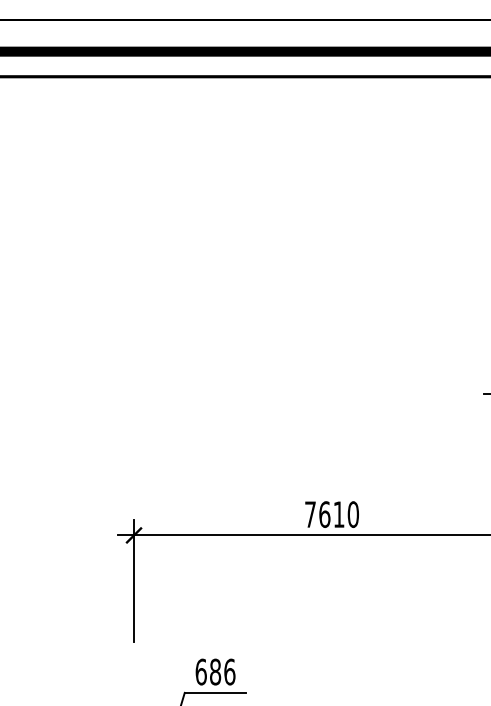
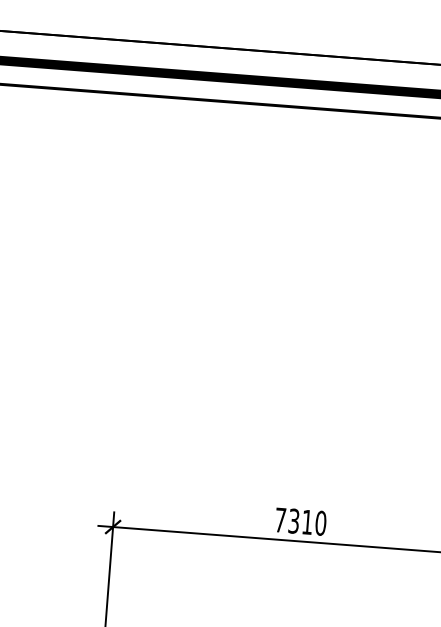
text: (324, 514) -> (293, 521), 7610 -> 7310

